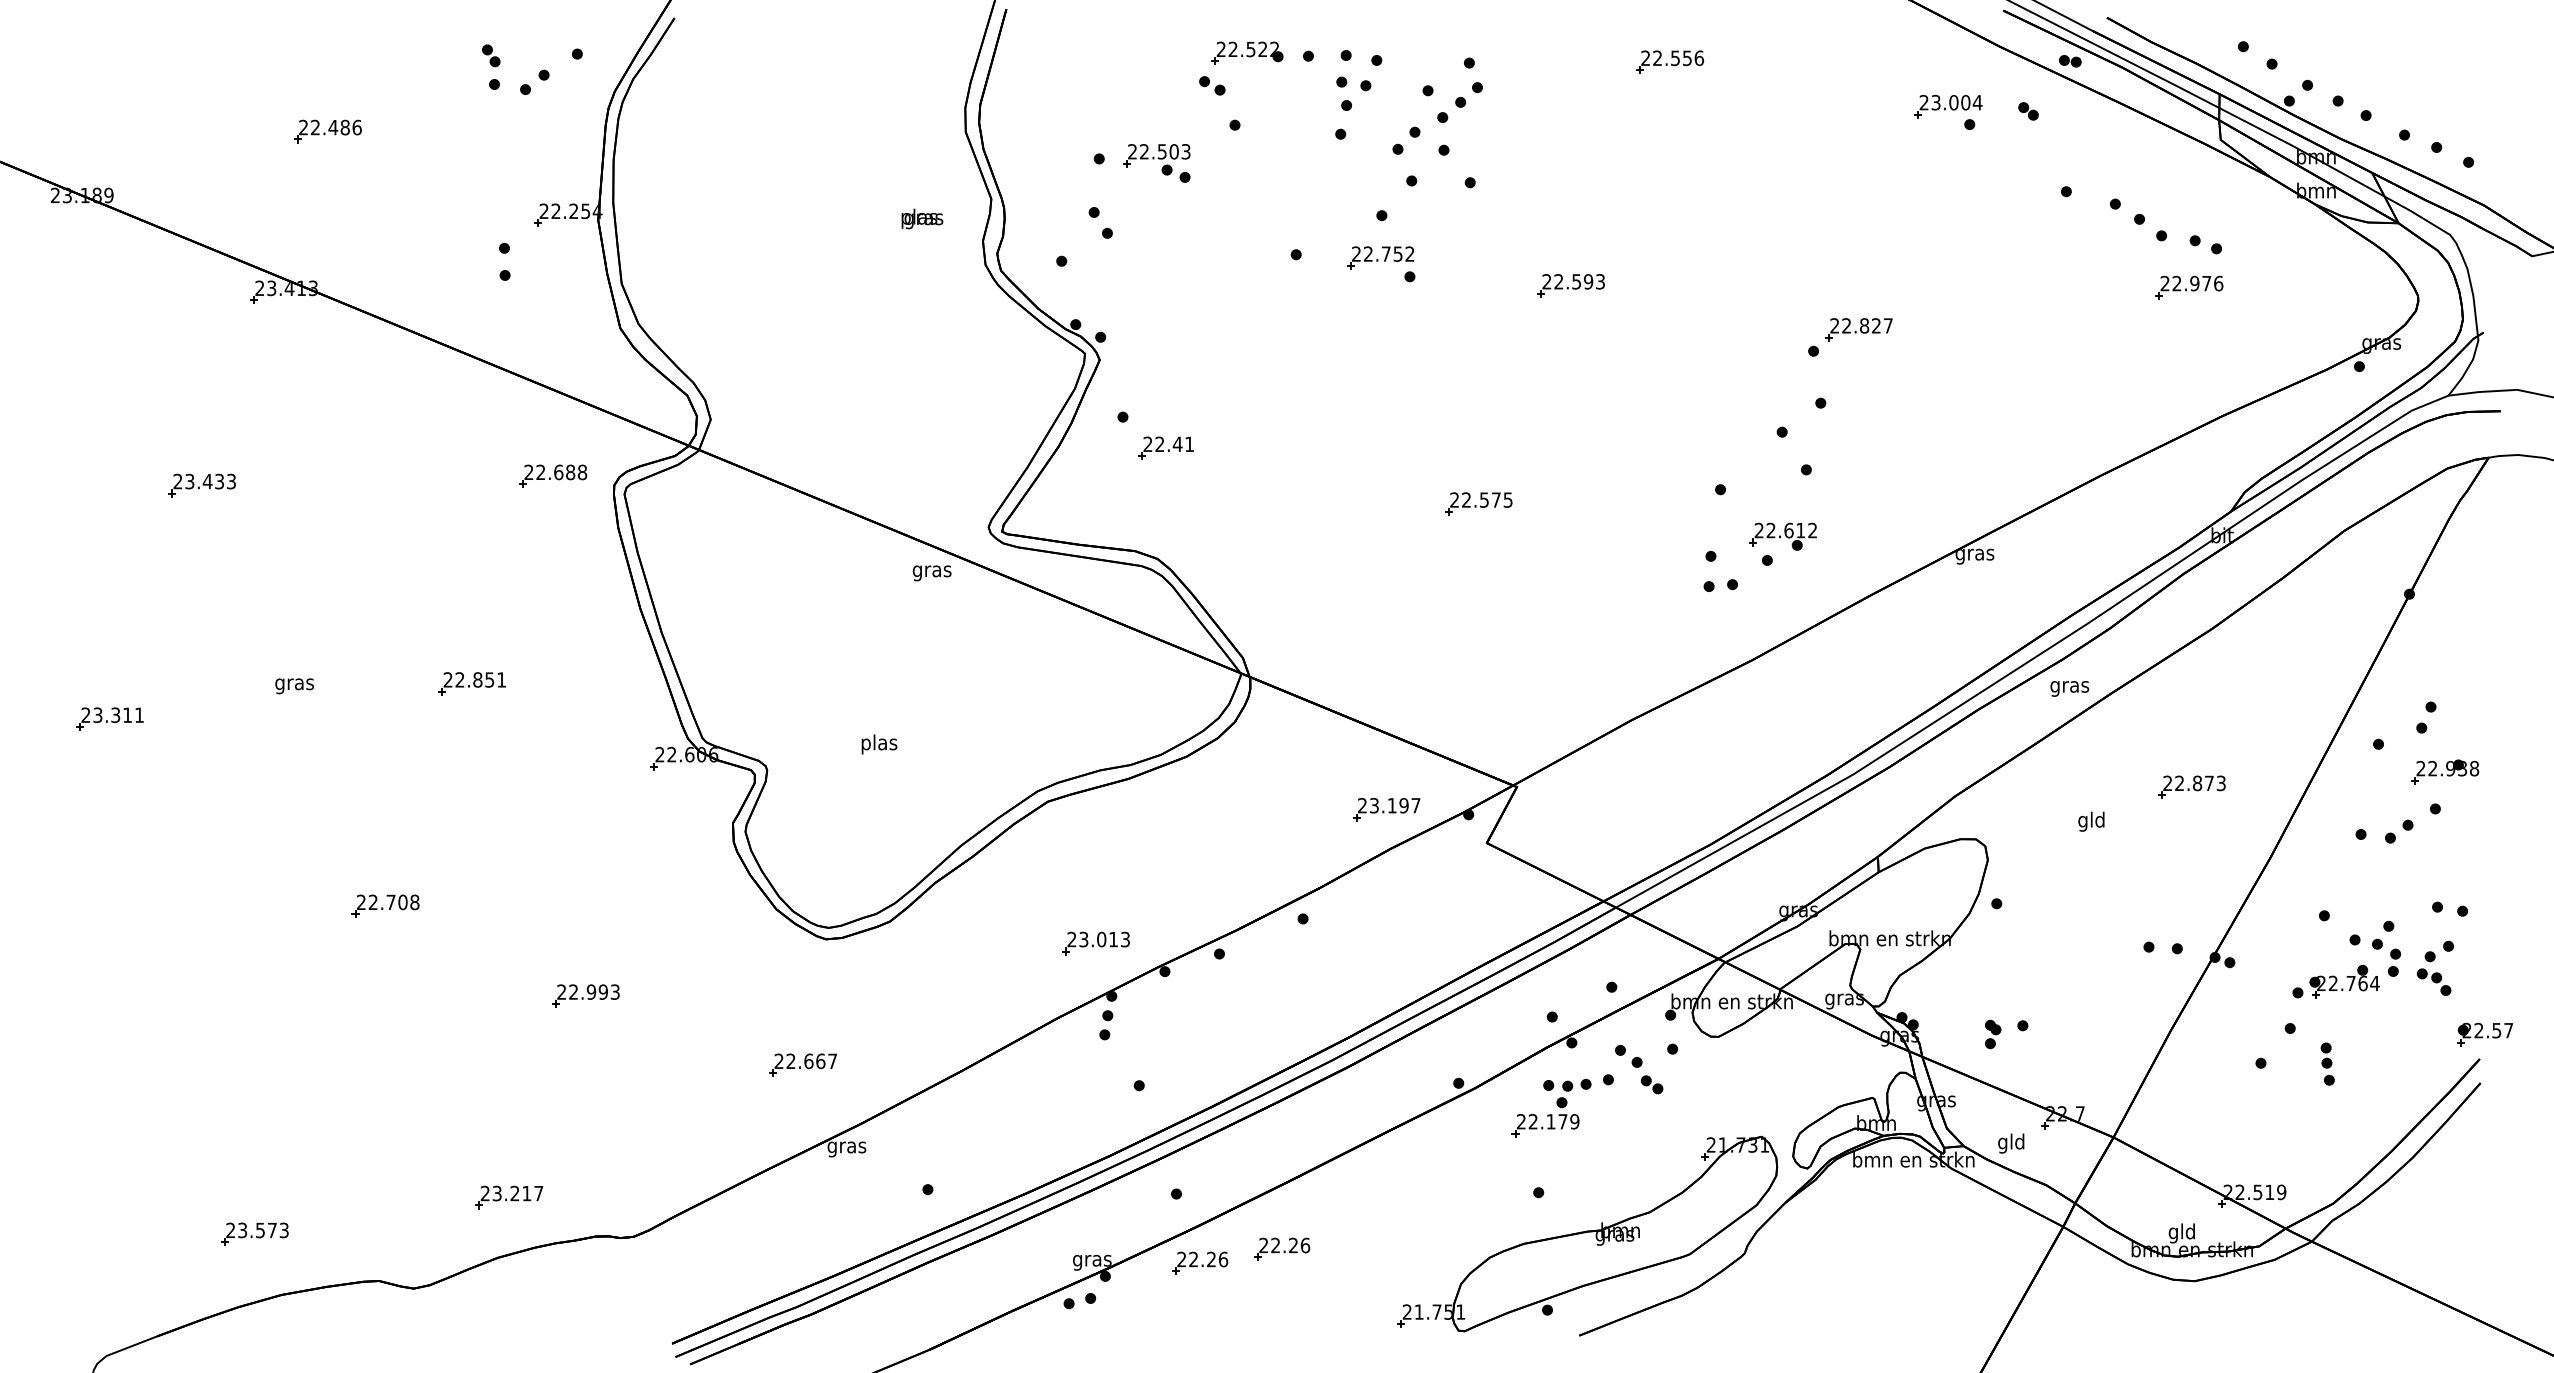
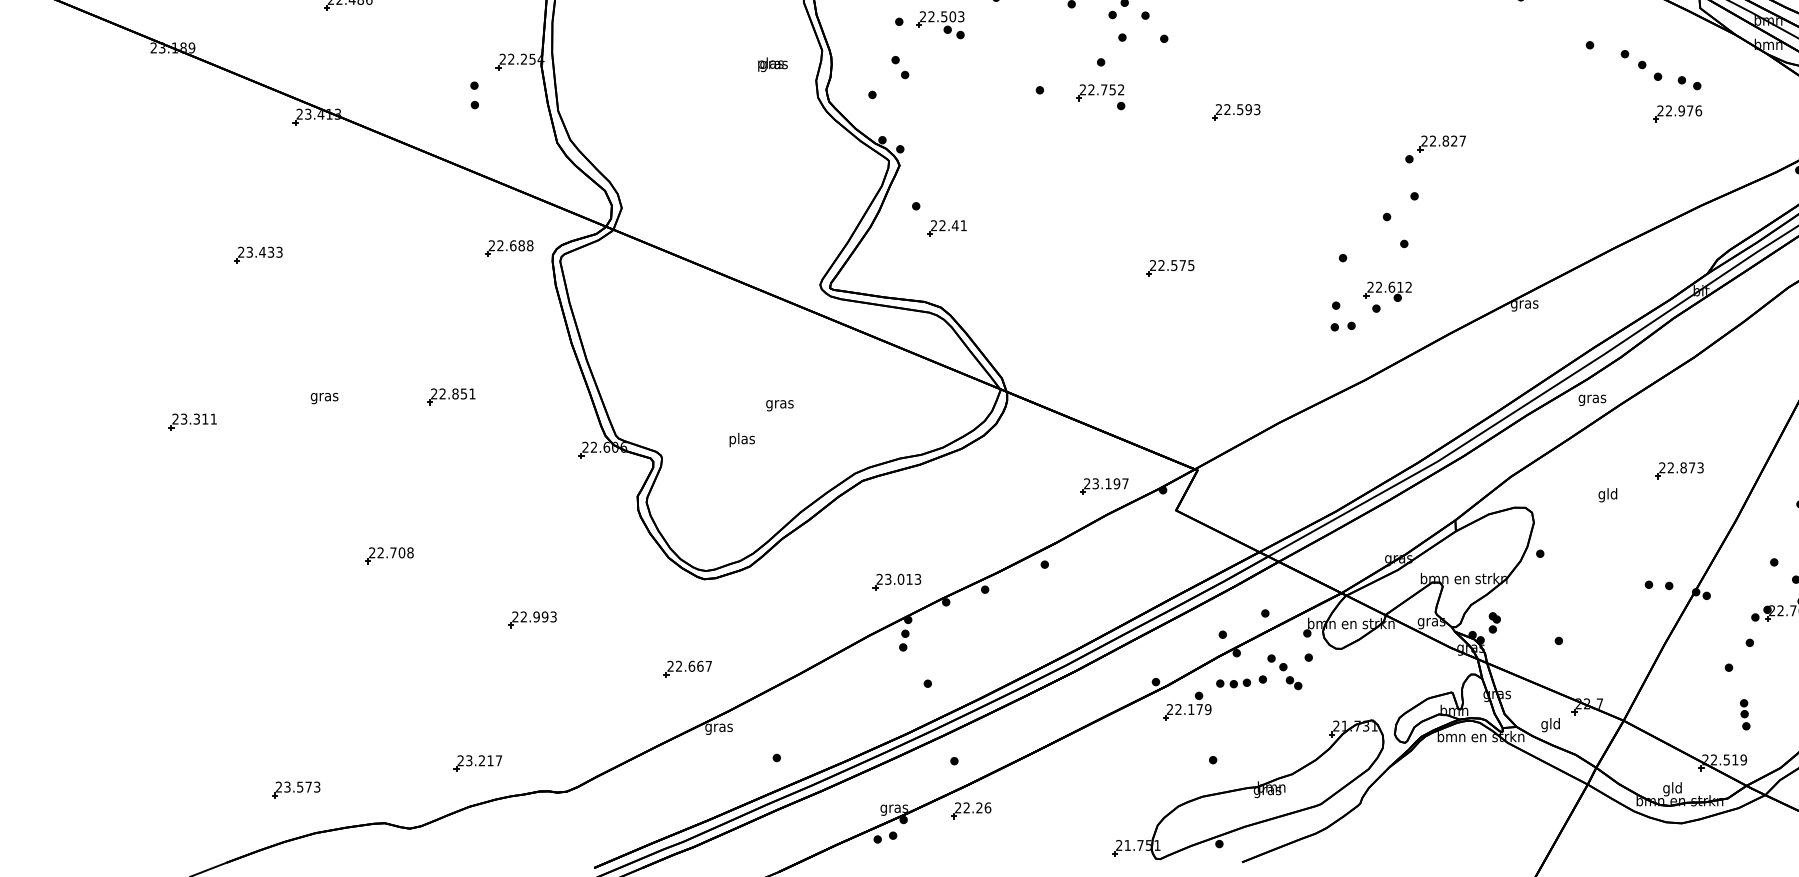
text: (931, 573) -> (779, 405), moved
part: (1993, 1034) -> (1495, 622), moved
part: (2327, 1063) -> (1745, 714), moved
part: (1545, 1117) -> (1187, 706), moved
part: (1282, 1248) -> (1030, 800), removed

